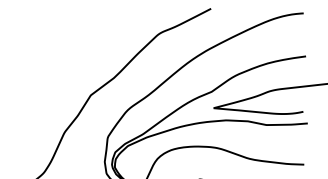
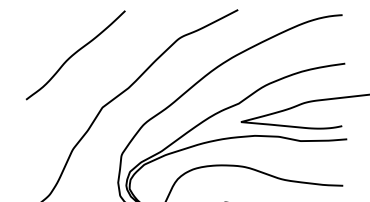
curve: (66, 48) -> (75, 54), added

